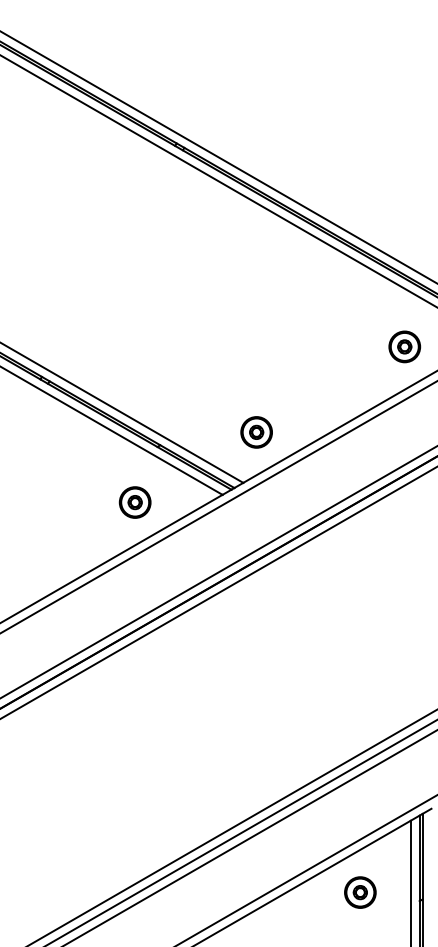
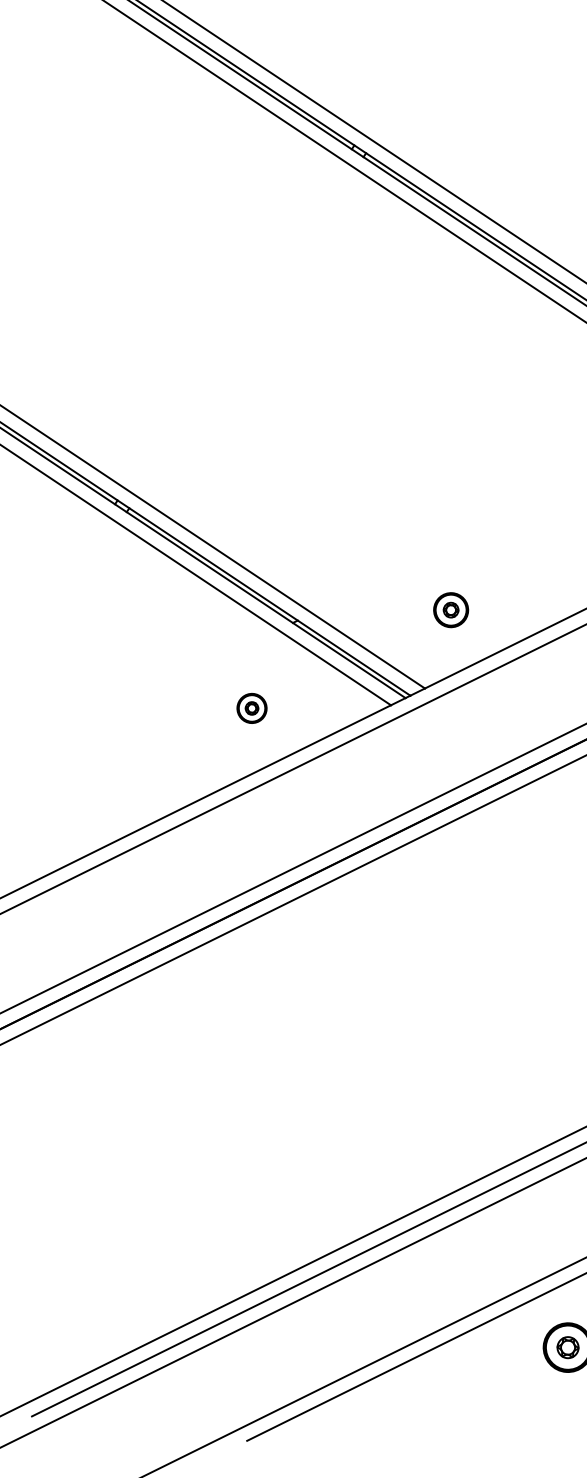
part: (256, 432) -> (450, 610), size x0.7
part: (134, 502) -> (251, 708), size x0.6

